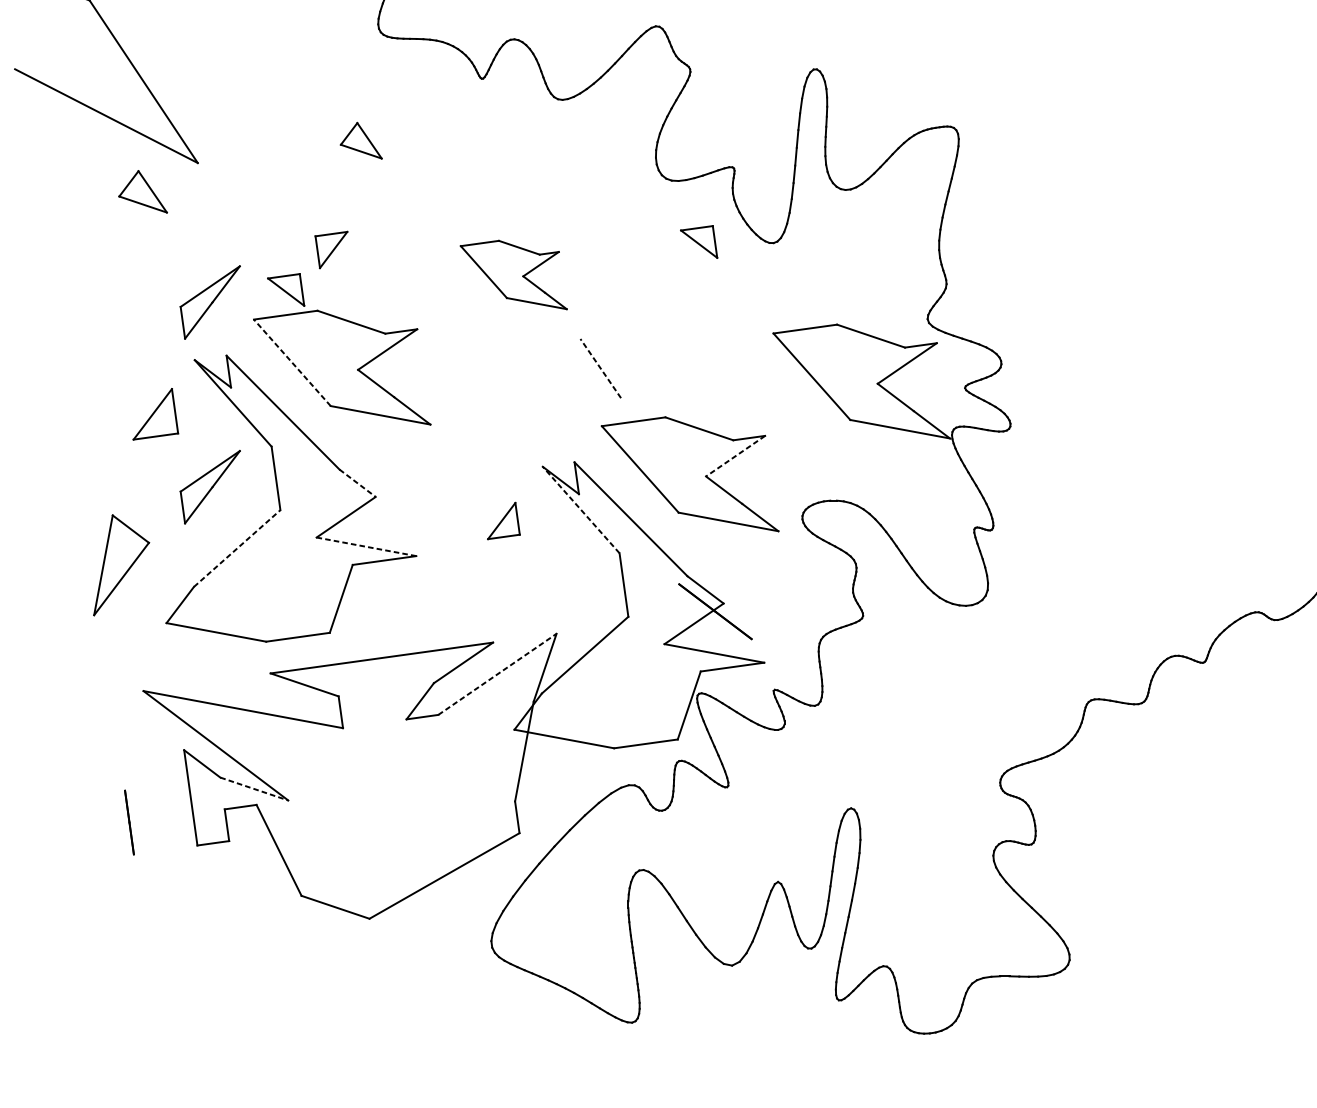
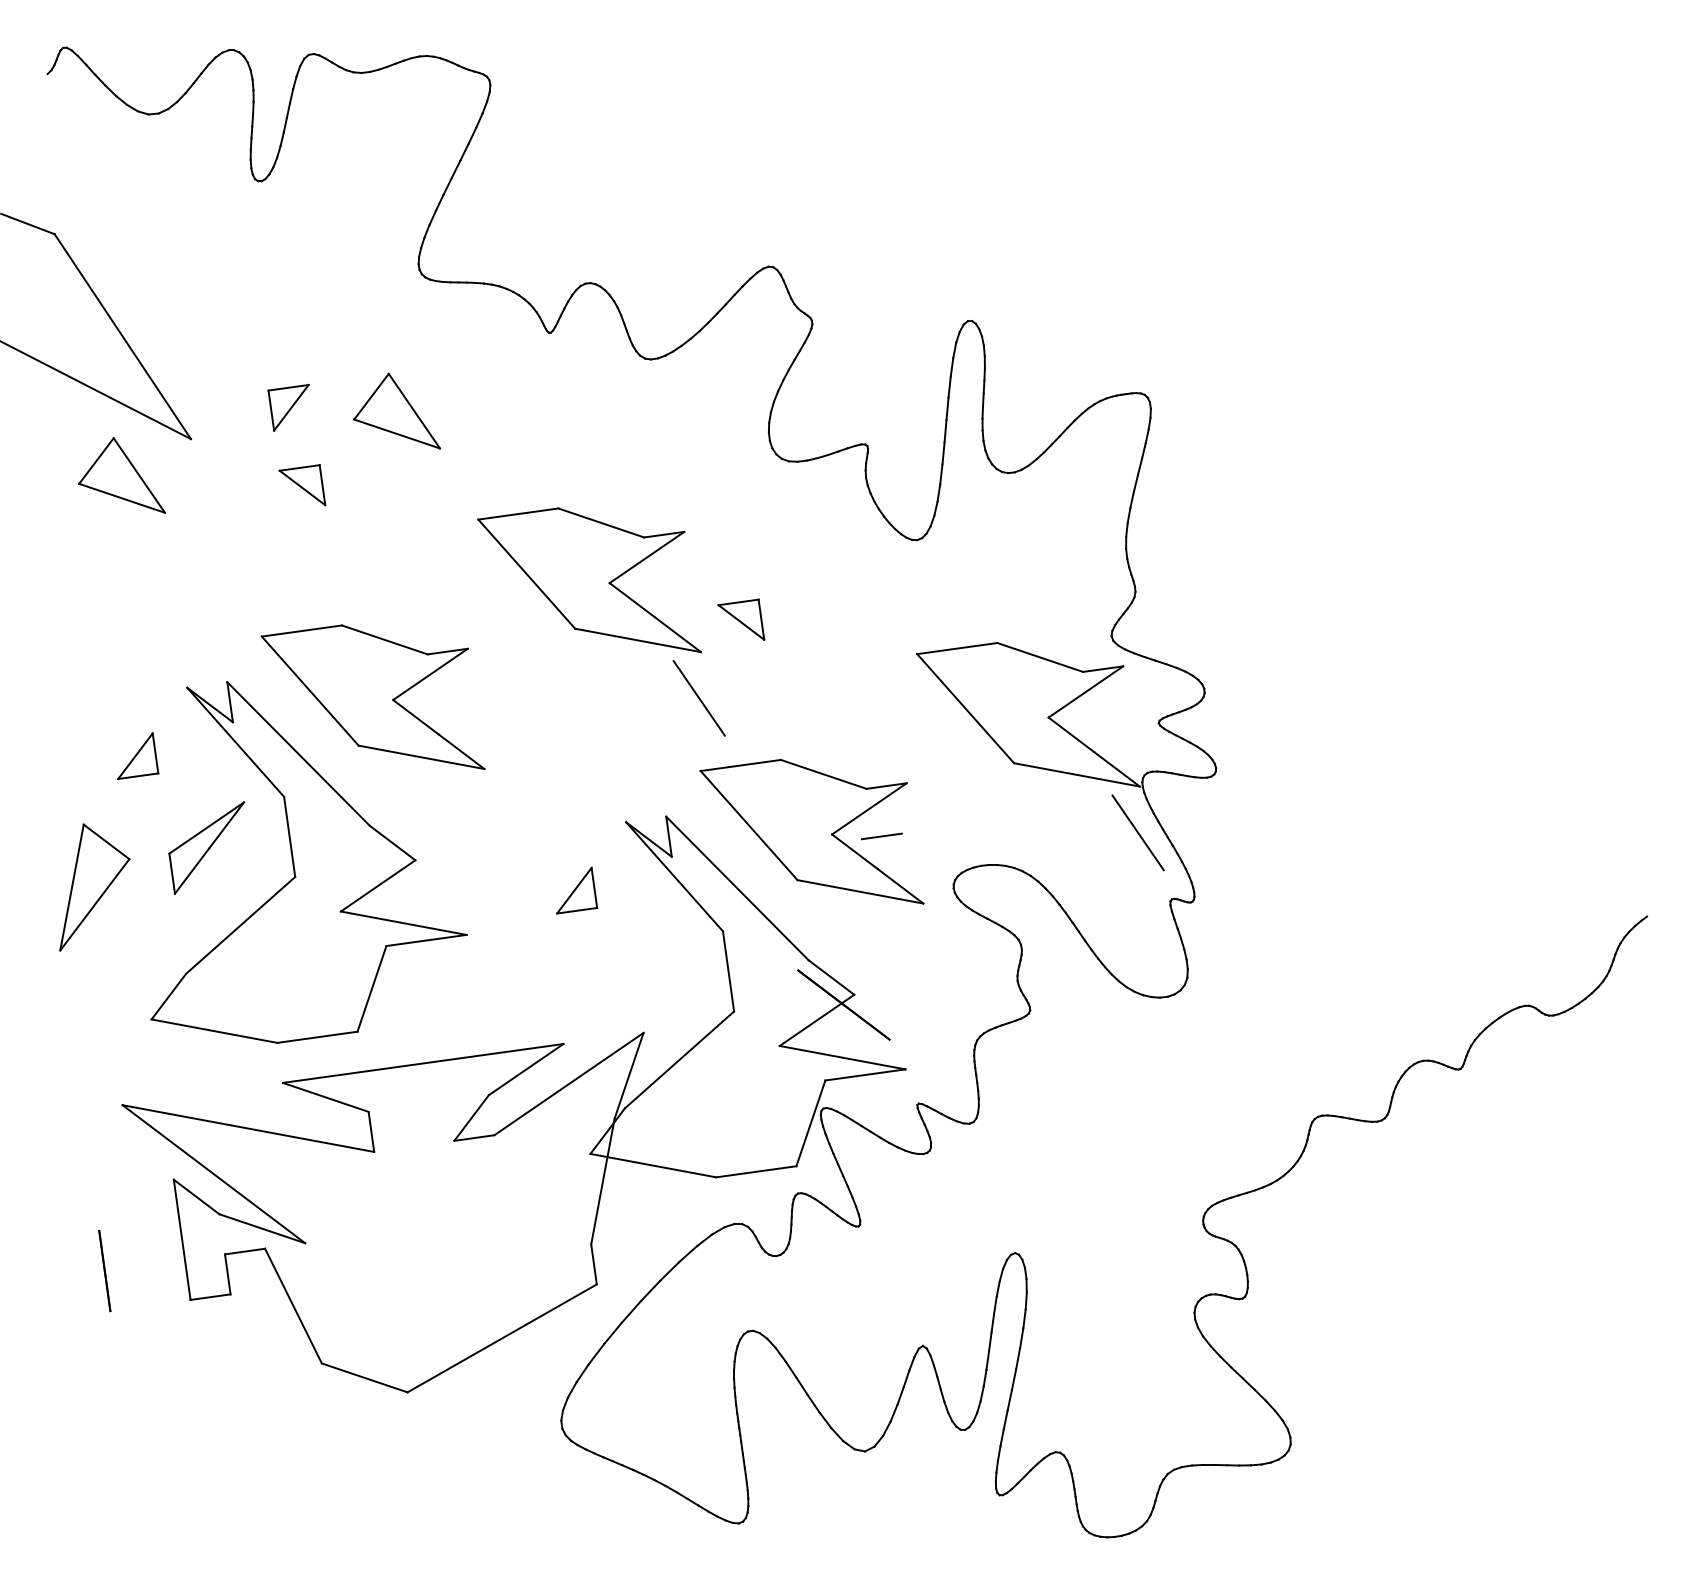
part: (361, 140) -> (397, 410), size x1.67
part: (142, 191) -> (121, 475), size x1.43
part: (699, 241) -> (741, 619), moved
part: (331, 249) -> (288, 407), moved
part: (513, 275) -> (589, 580), size x1.67
part: (286, 290) -> (302, 485), moved
part: (210, 302) -> (206, 614), removed
line: (292, 363) -> (310, 691), dashed -> solid
line: (600, 367) -> (699, 697), dashed -> solid
part: (156, 414) -> (138, 756), size x0.71
line: (734, 456) -> (868, 809), dashed -> solid
line: (948, 474) -> (1137, 832), added
line: (745, 478) -> (881, 836), added
line: (357, 483) -> (392, 843), dashed -> solid
line: (581, 509) -> (674, 876), dashed -> solid
line: (366, 547) -> (403, 923), dashed -> solid
line: (237, 548) -> (240, 925), dashed -> solid
part: (121, 565) -> (94, 887), moved
line: (497, 673) -> (569, 1083), dashed -> solid
line: (254, 788) -> (262, 1228), dashed -> solid

